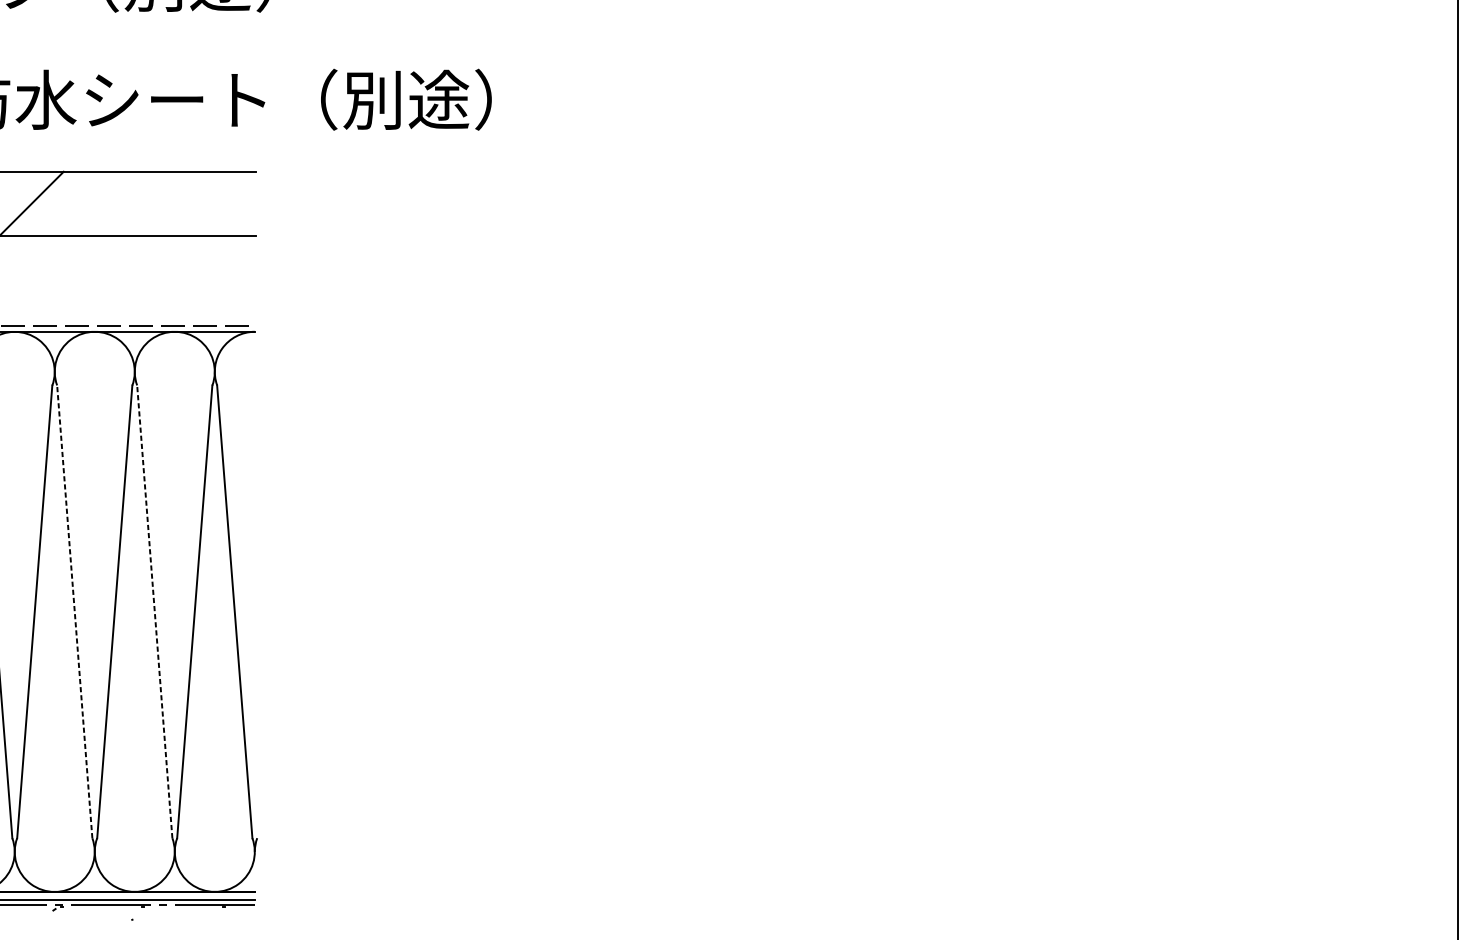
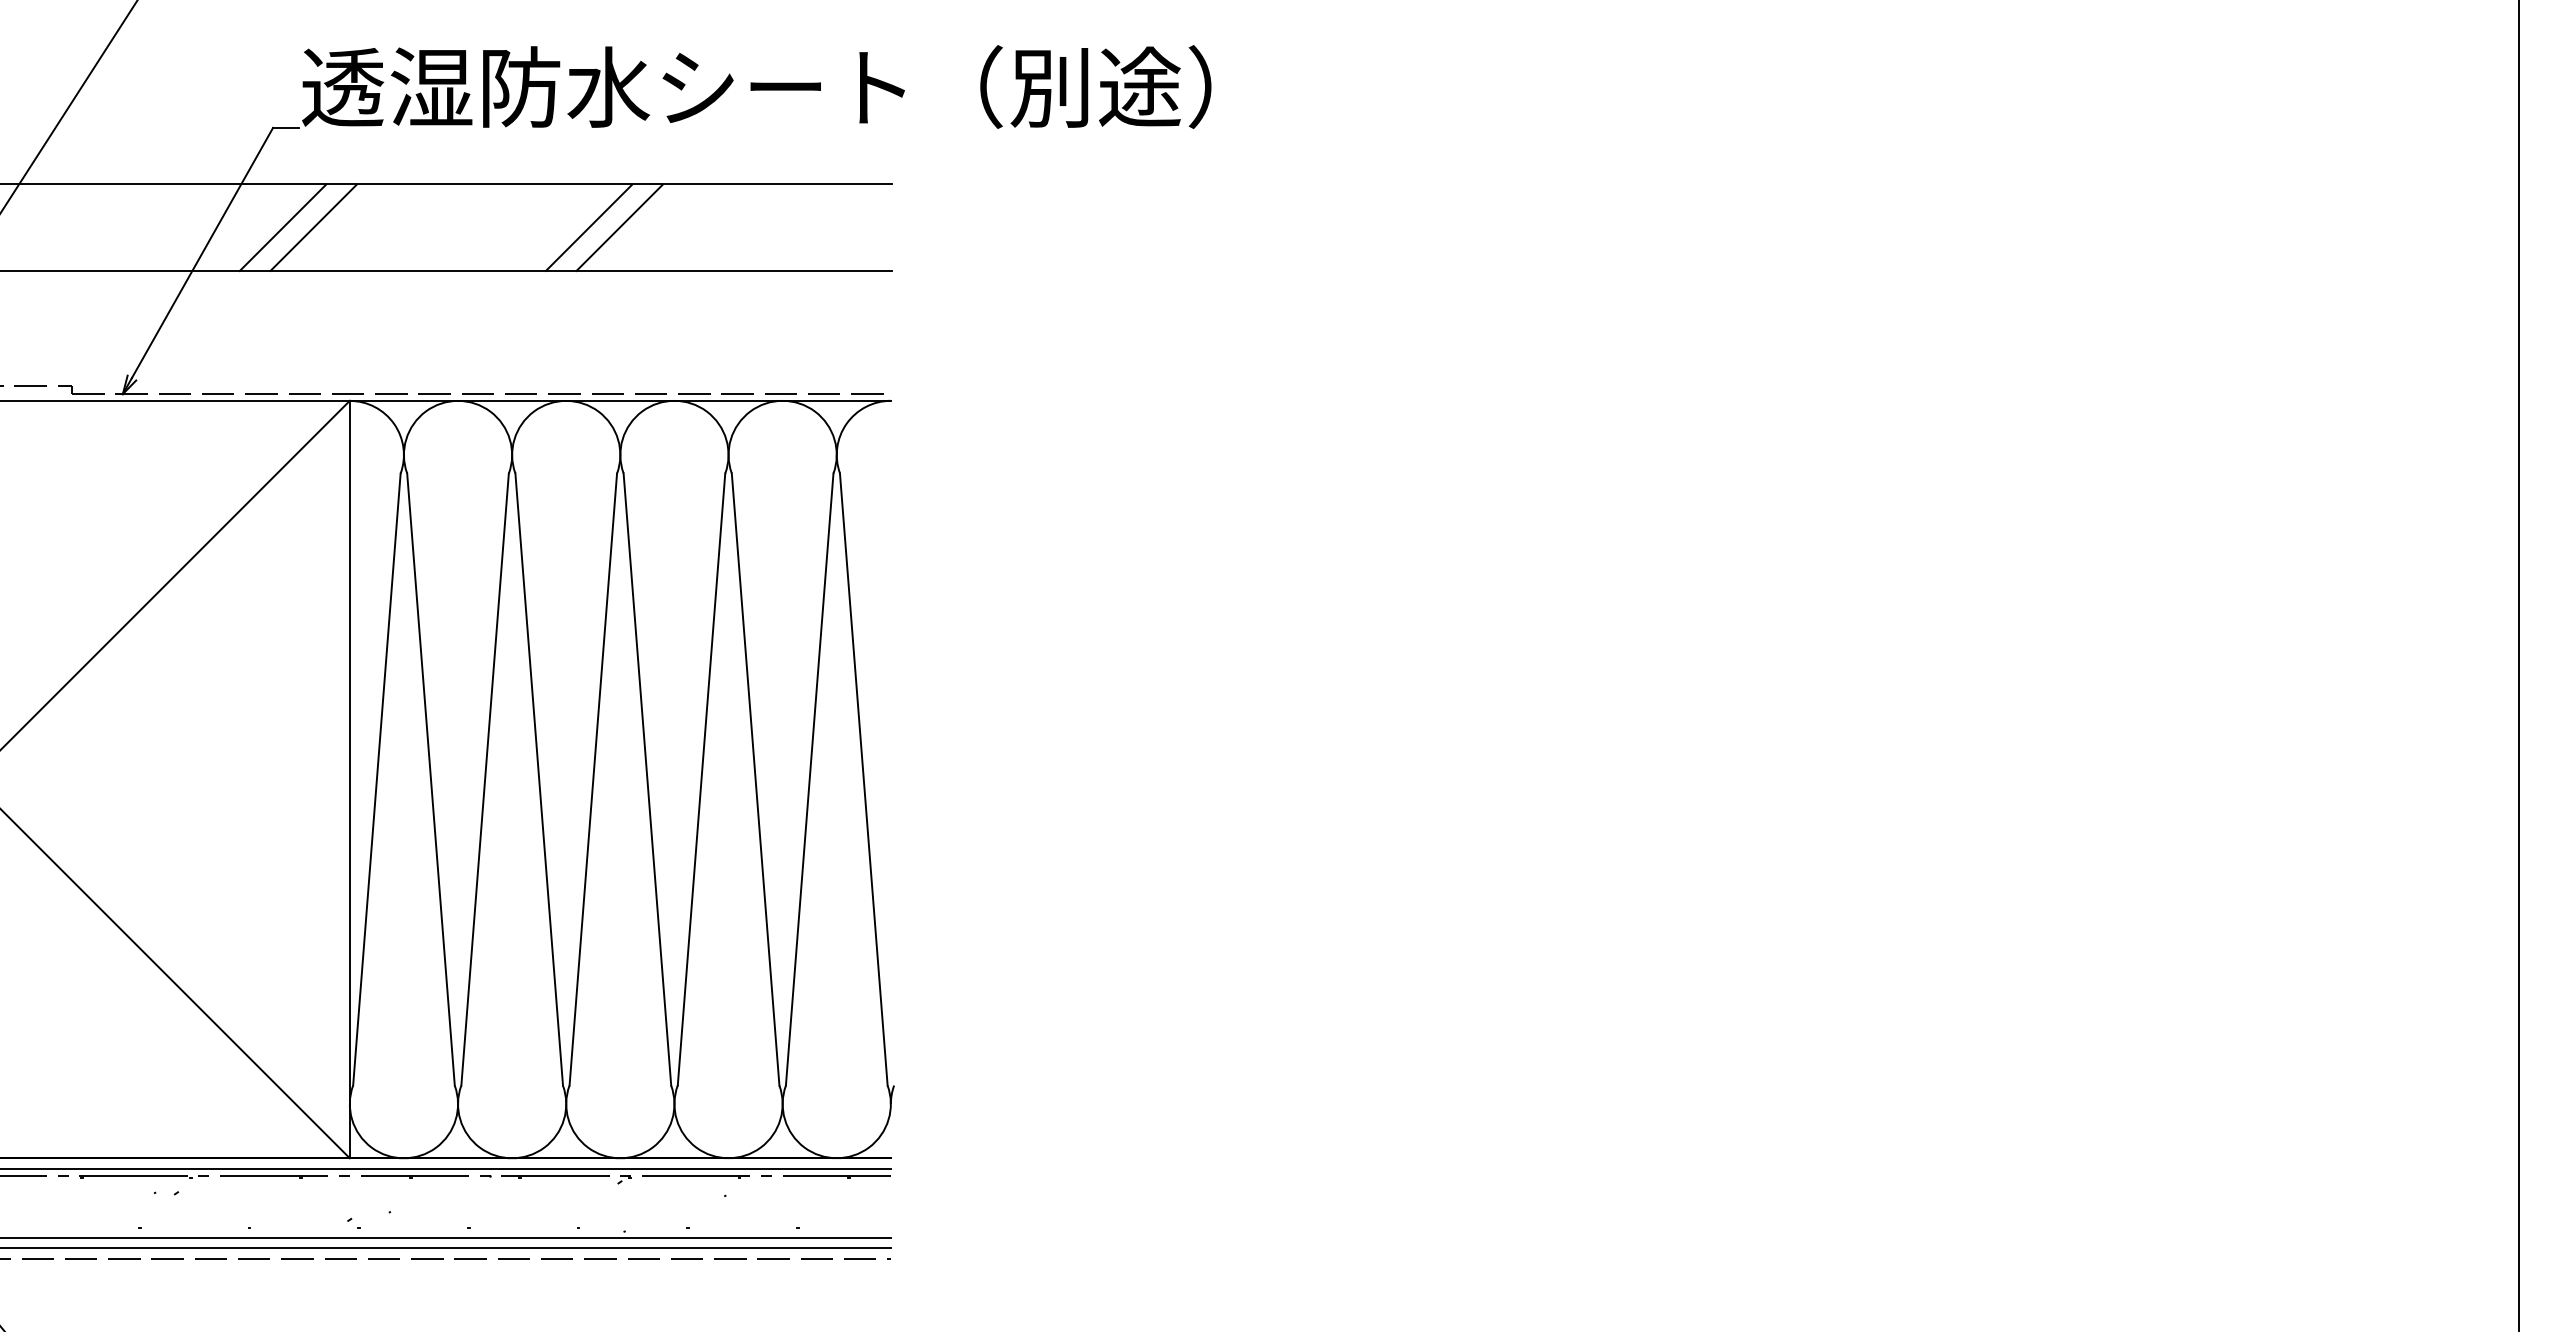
line: (54, 203) -> (619, 227), added
line: (74, 611) -> (647, 779), dashed -> solid
line: (154, 611) -> (755, 779), dashed -> solid

